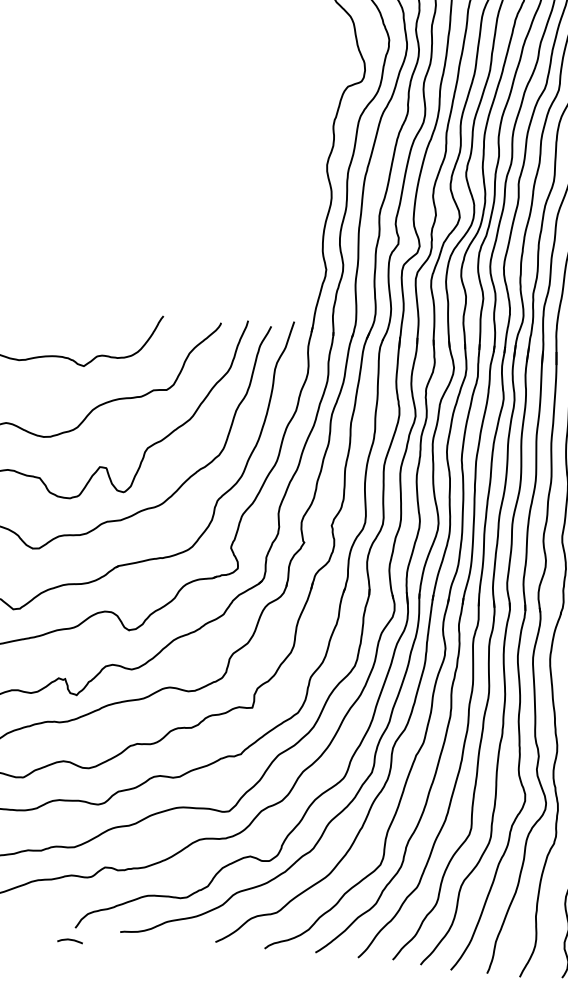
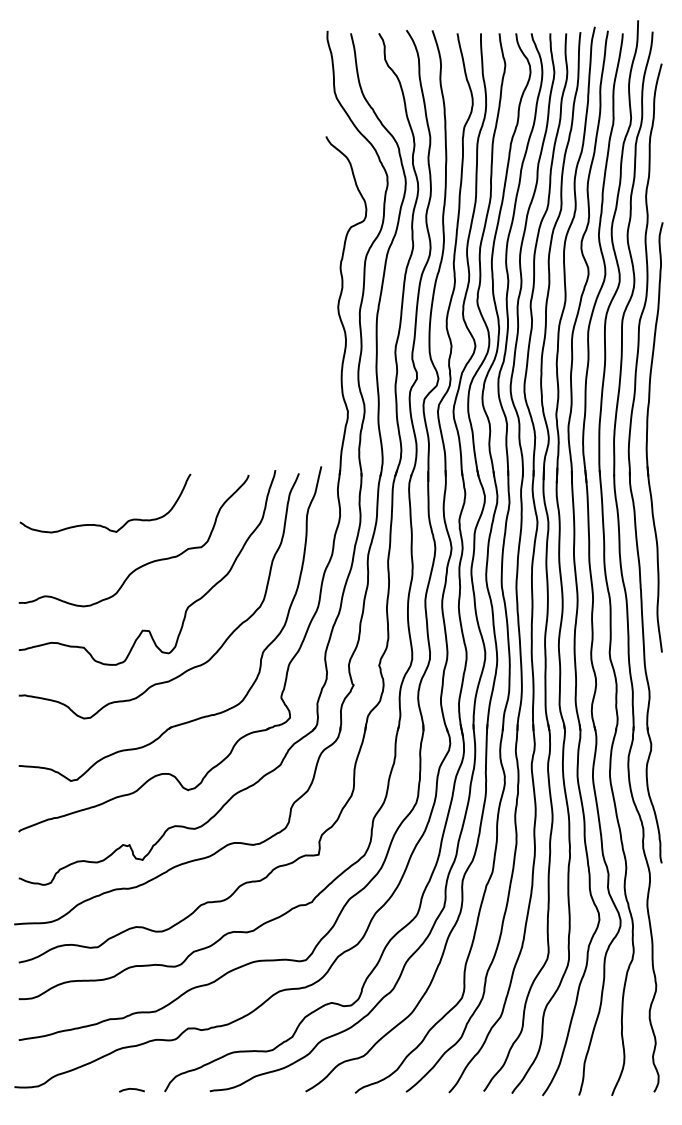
curve: (69, 940) -> (131, 1089), moved

